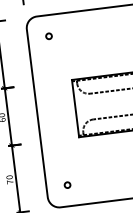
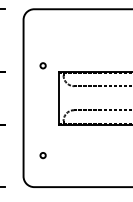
circle: (48, 36) -> (42, 65), moved
circle: (66, 185) -> (42, 155), moved

